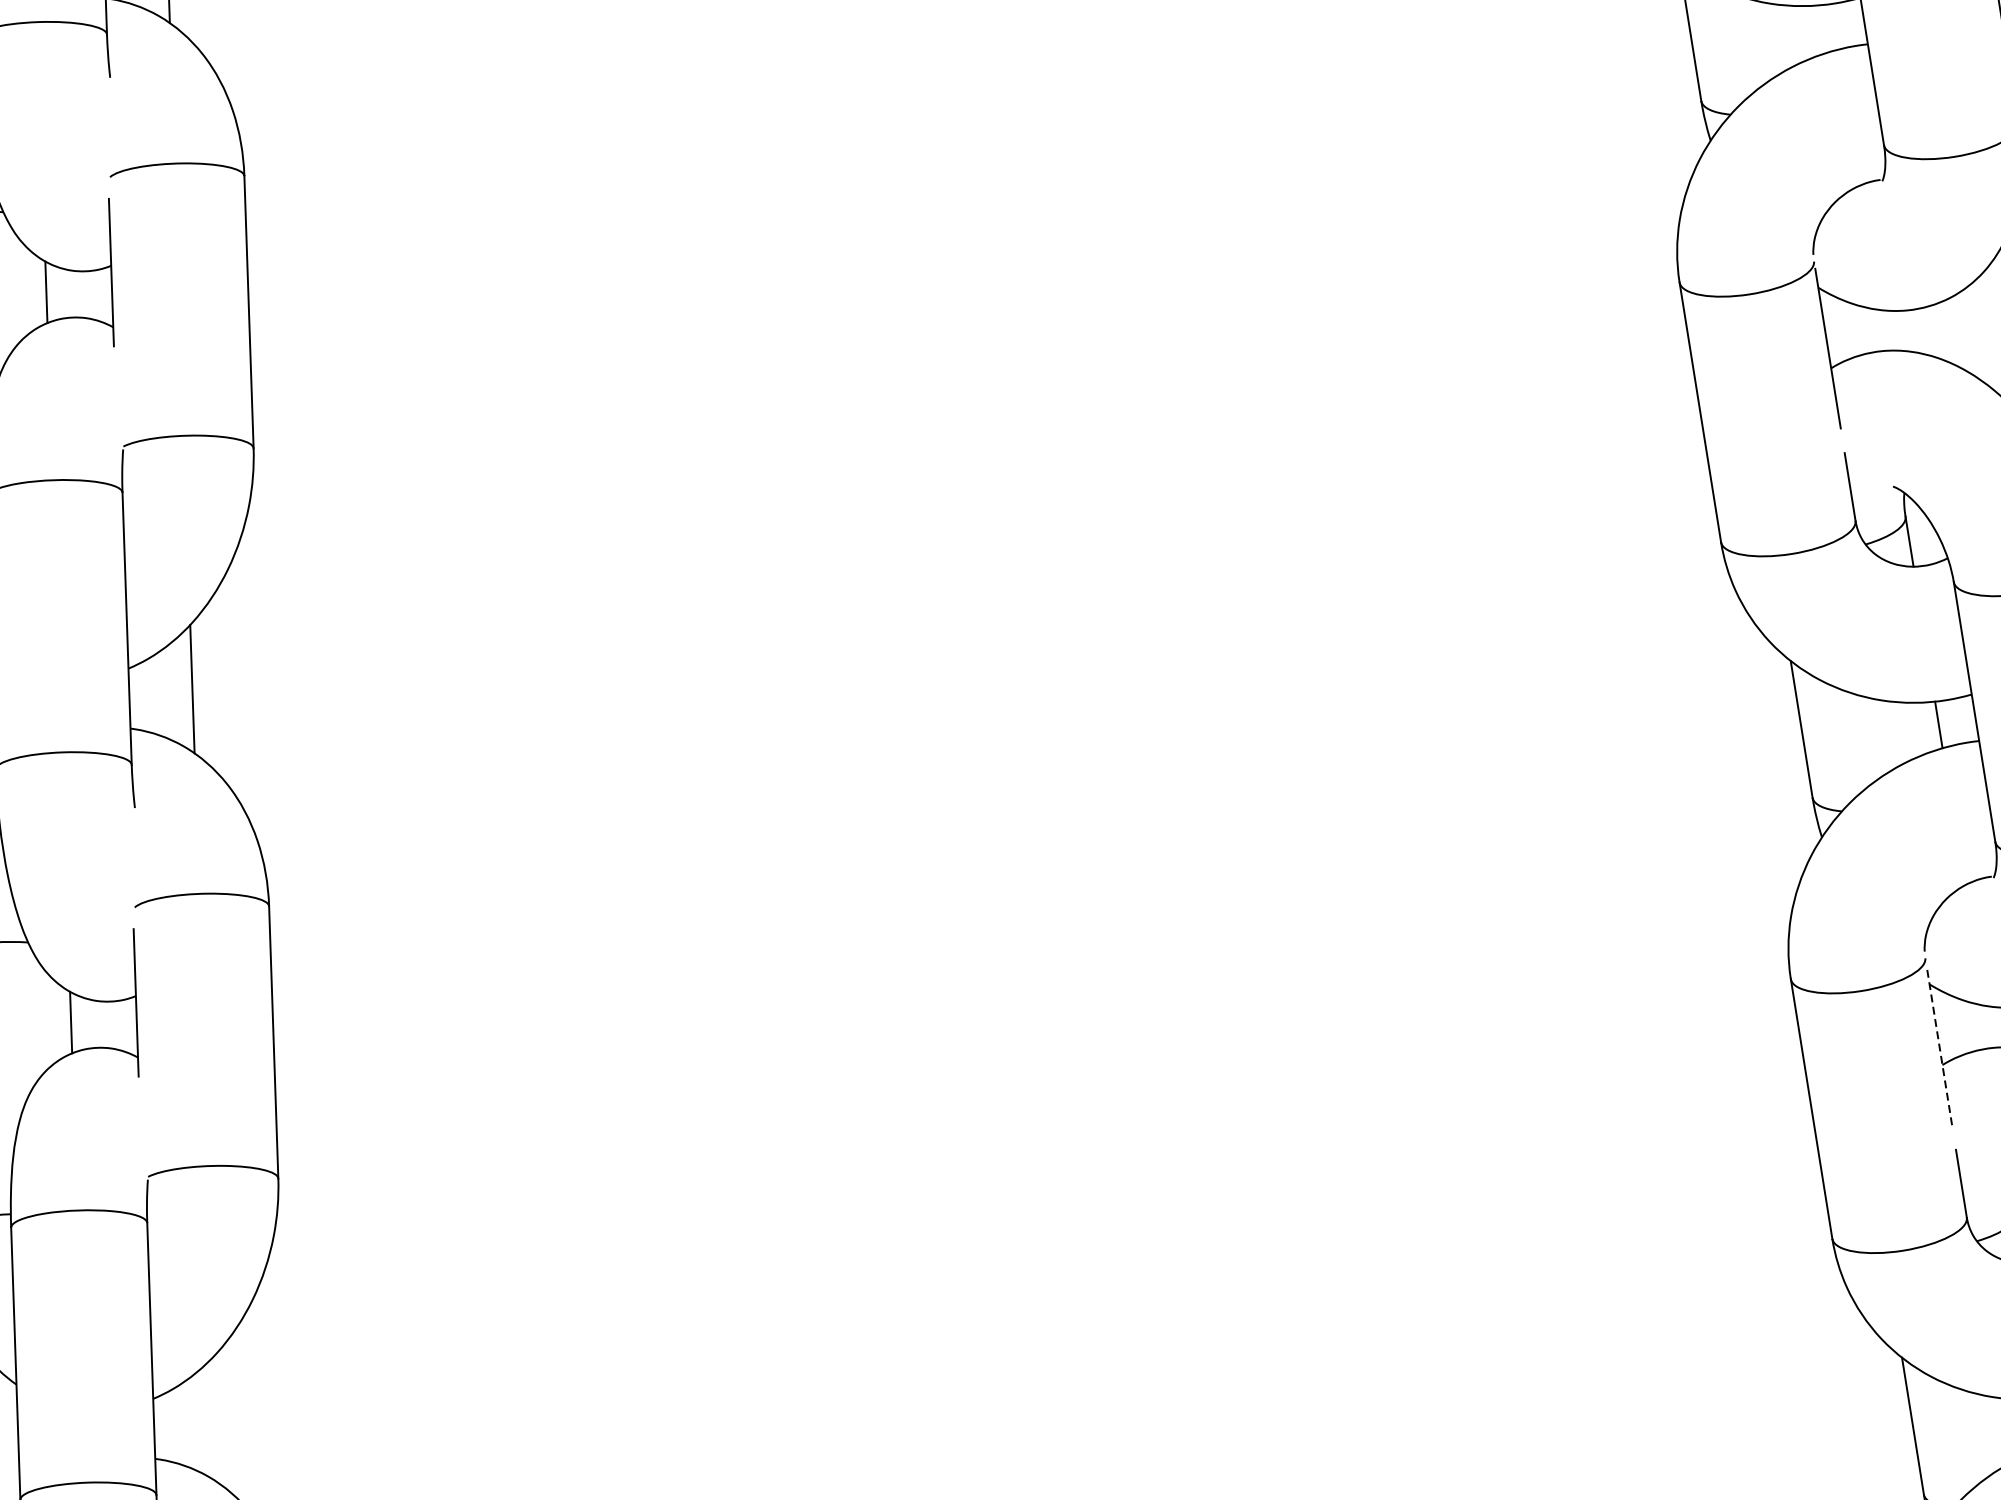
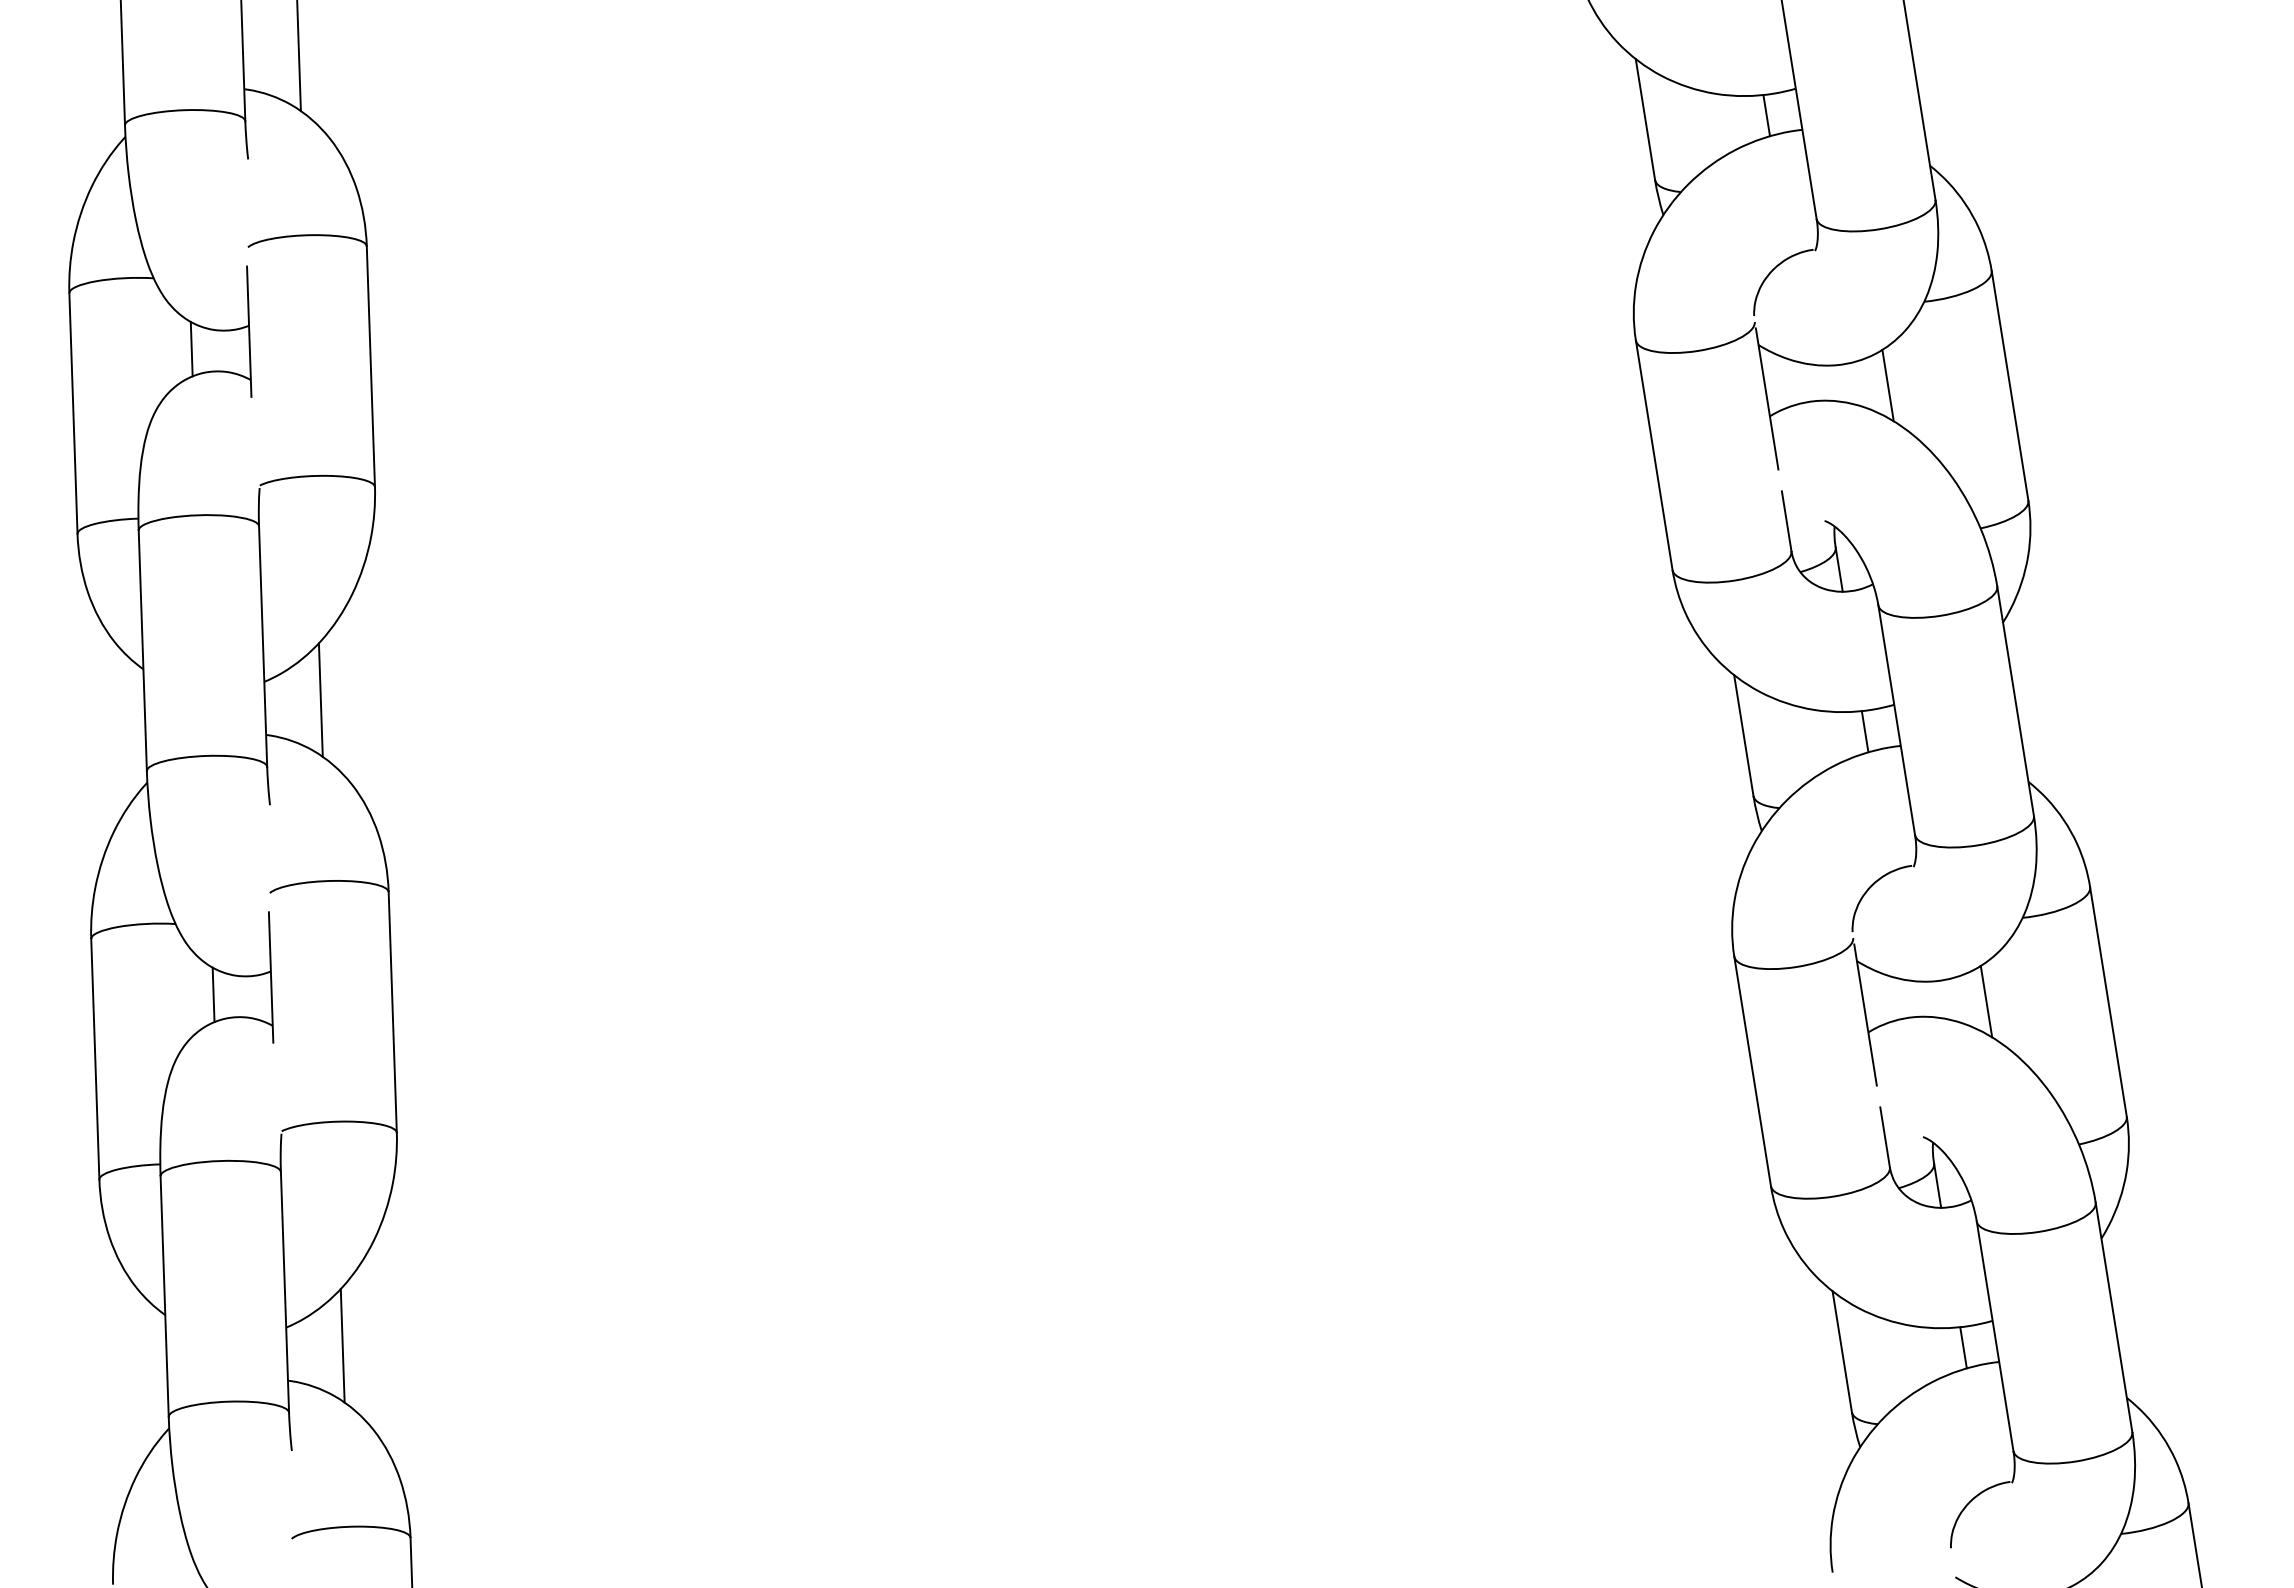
line: (1827, 28) -> (1766, 115), added
line: (1964, 333) -> (1887, 385), added
line: (1939, 1044) -> (1865, 1014), dashed -> solid
line: (216, 1419) -> (342, 1345), added

